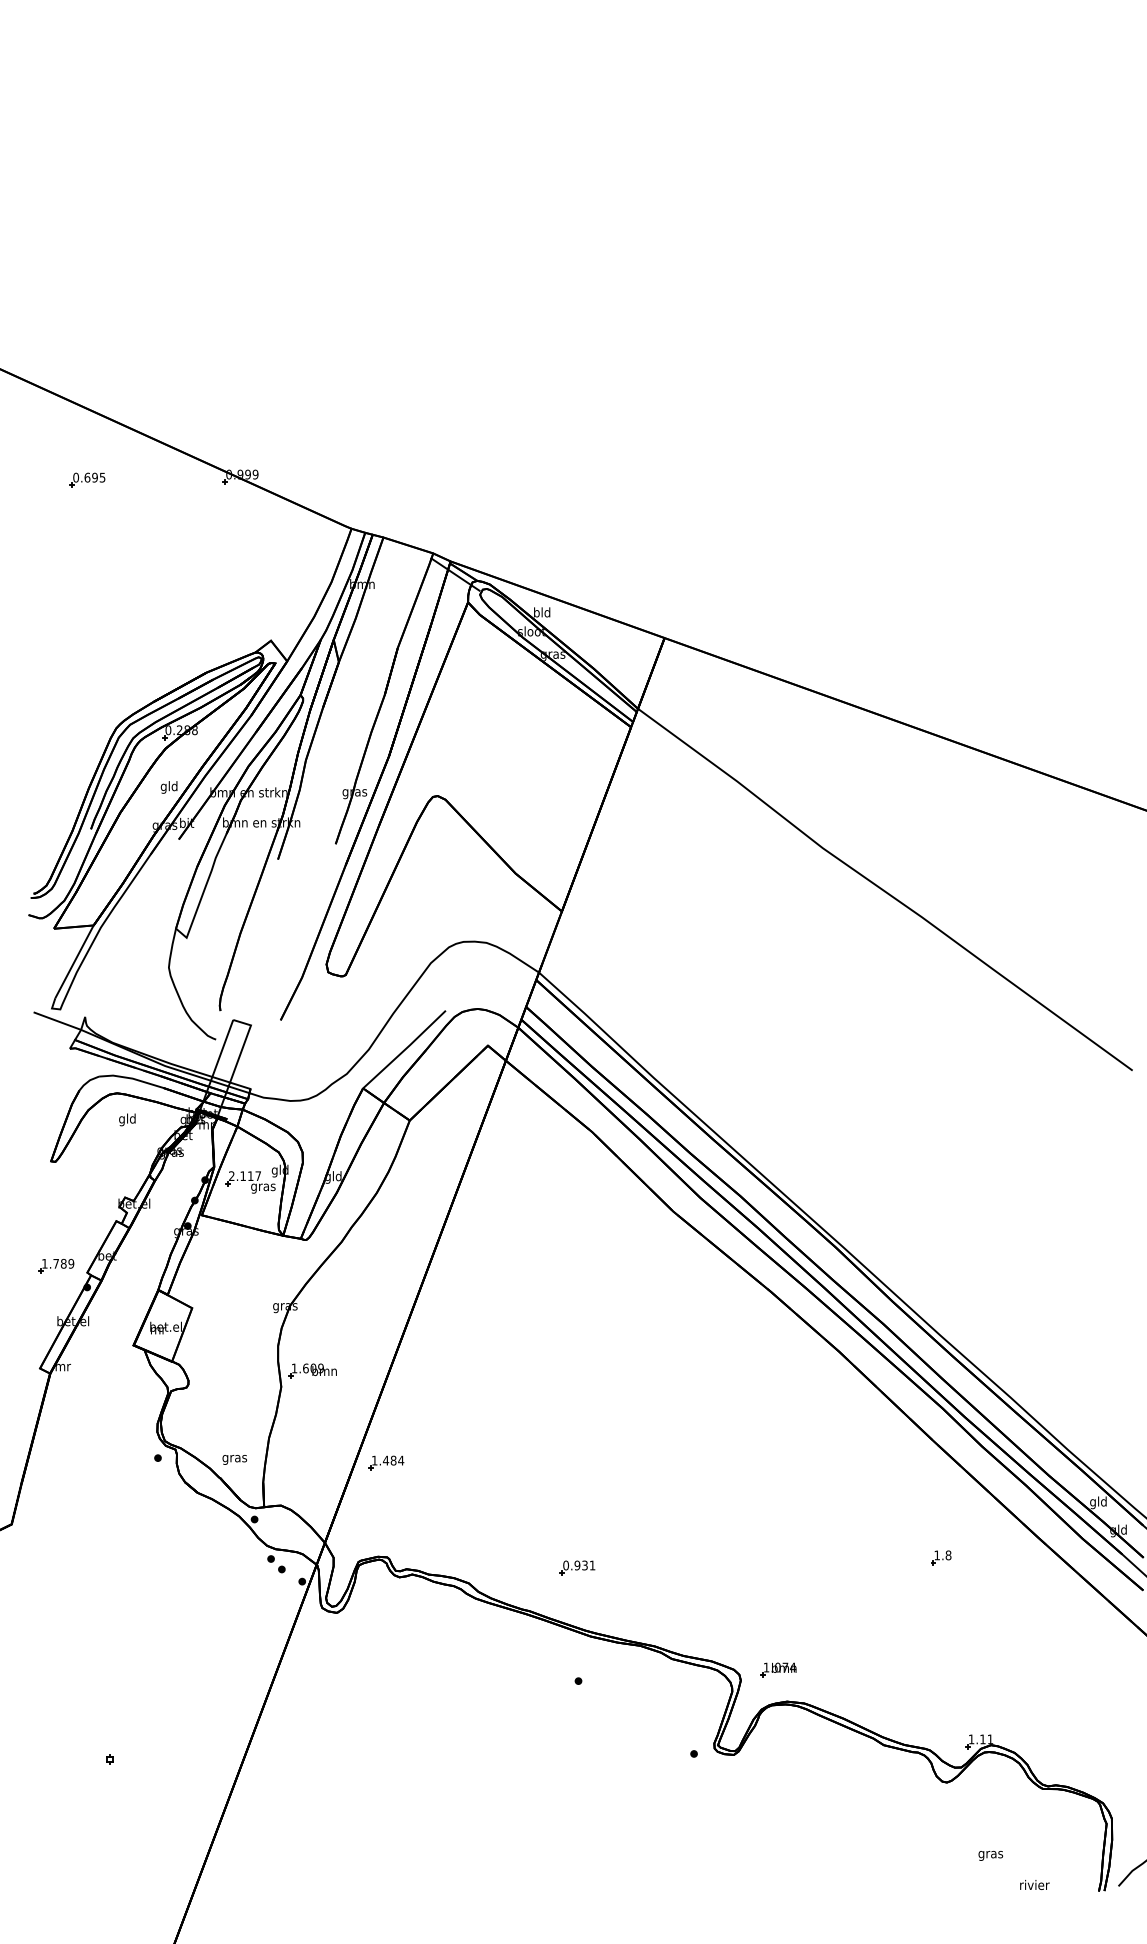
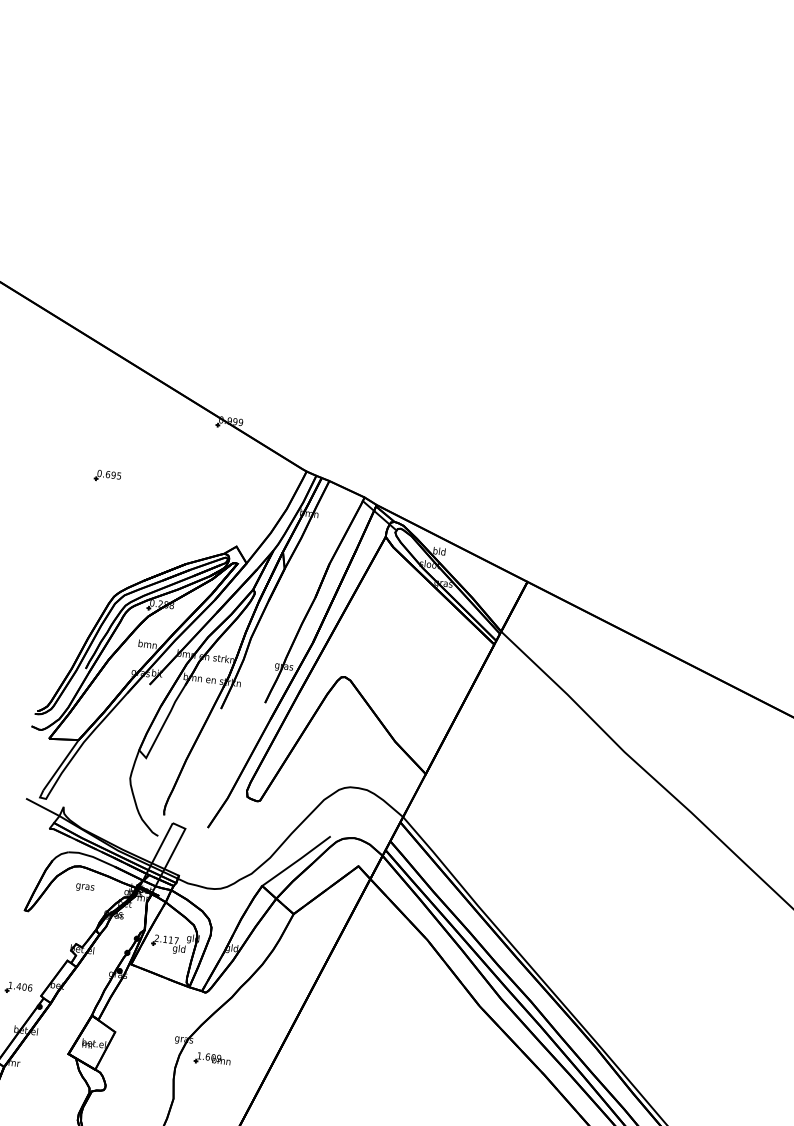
part: (87, 479) -> (107, 475), moved
text: (169, 787) -> (147, 645), gld -> bmn
text: (127, 1119) -> (85, 886), gld -> gras
text: (263, 1187) -> (179, 949), gras -> gld
text: (63, 1263) -> (24, 986), 1.789 -> 1.406
part: (312, 1370) -> (212, 1059), moved

